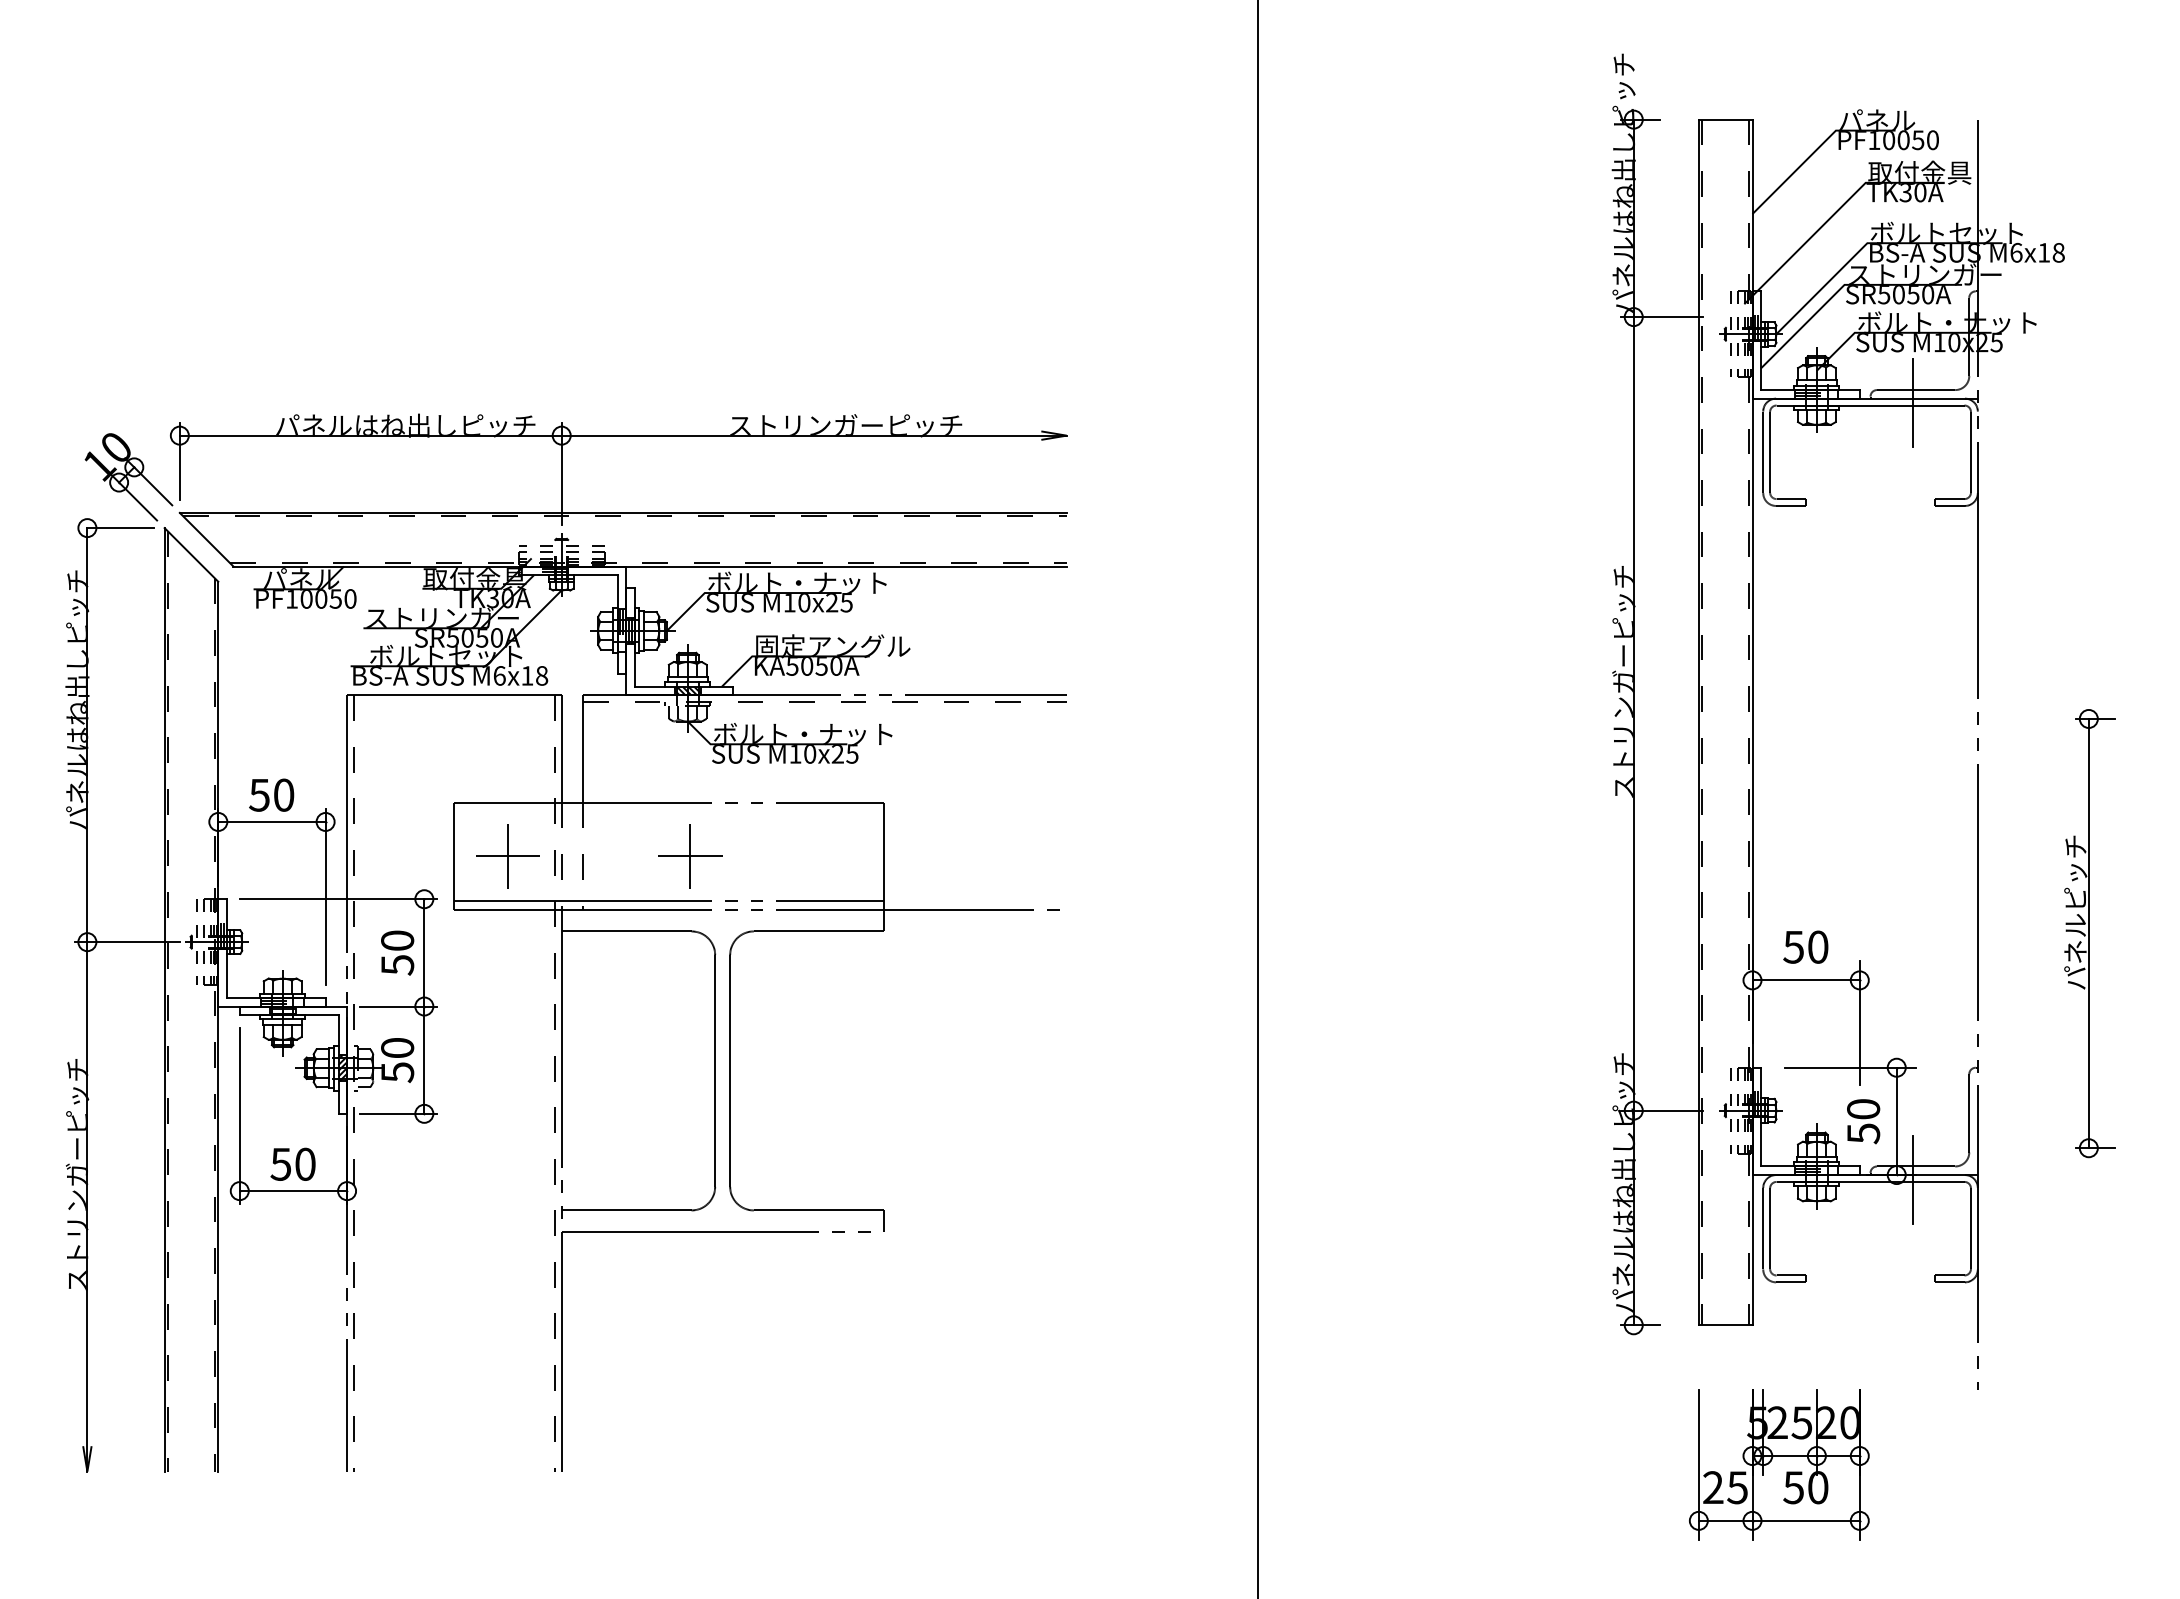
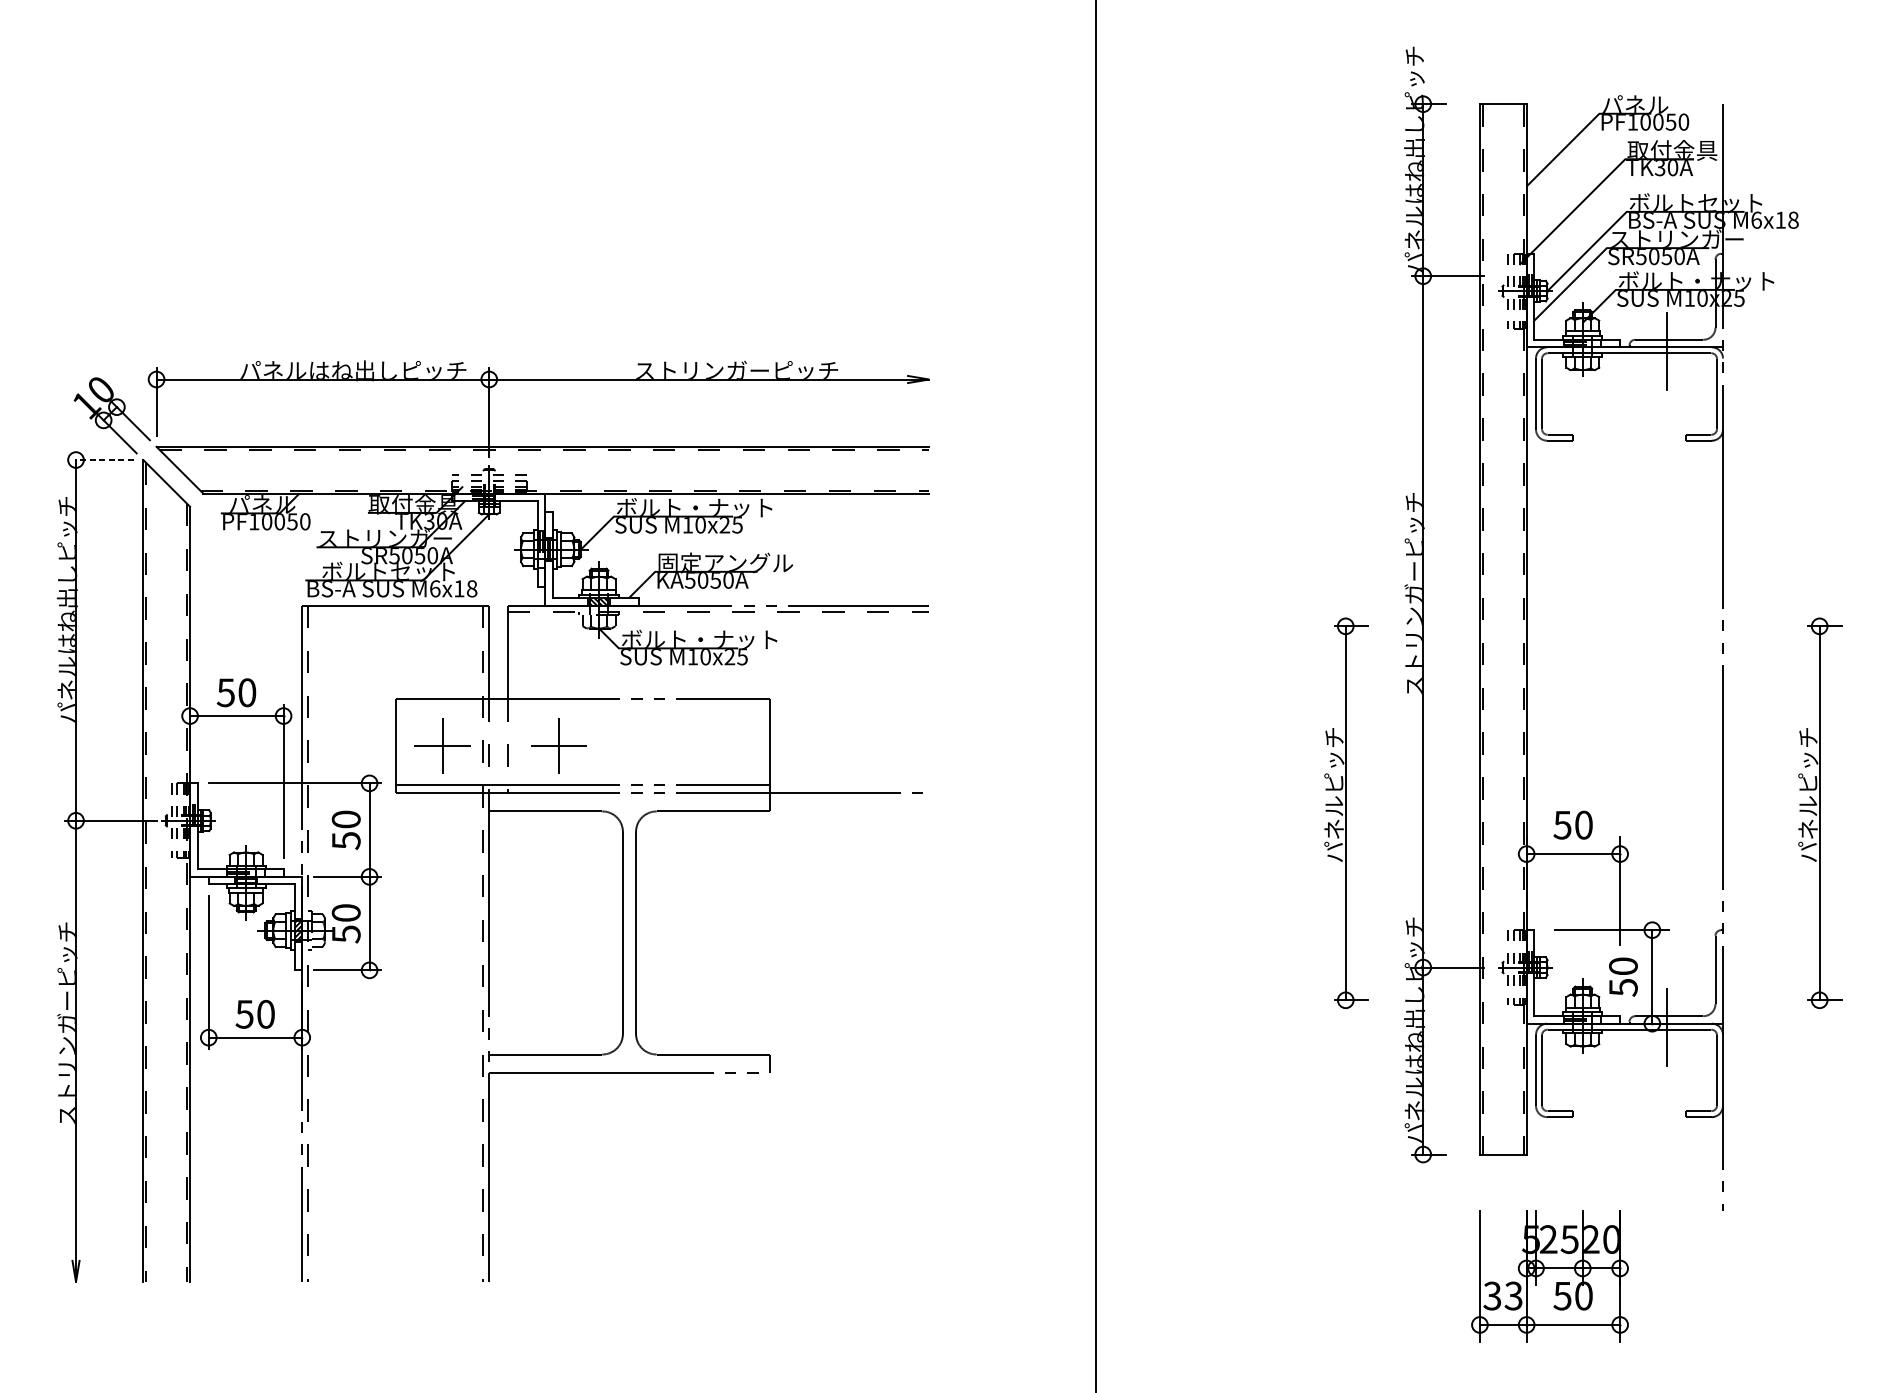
line: (120, 528) -> (104, 460), solid -> dashed
part: (690, 856) -> (558, 746), moved
part: (1545, 933) -> (1346, 813), added
text: (1724, 1487) -> (1502, 1295), 25 -> 33

